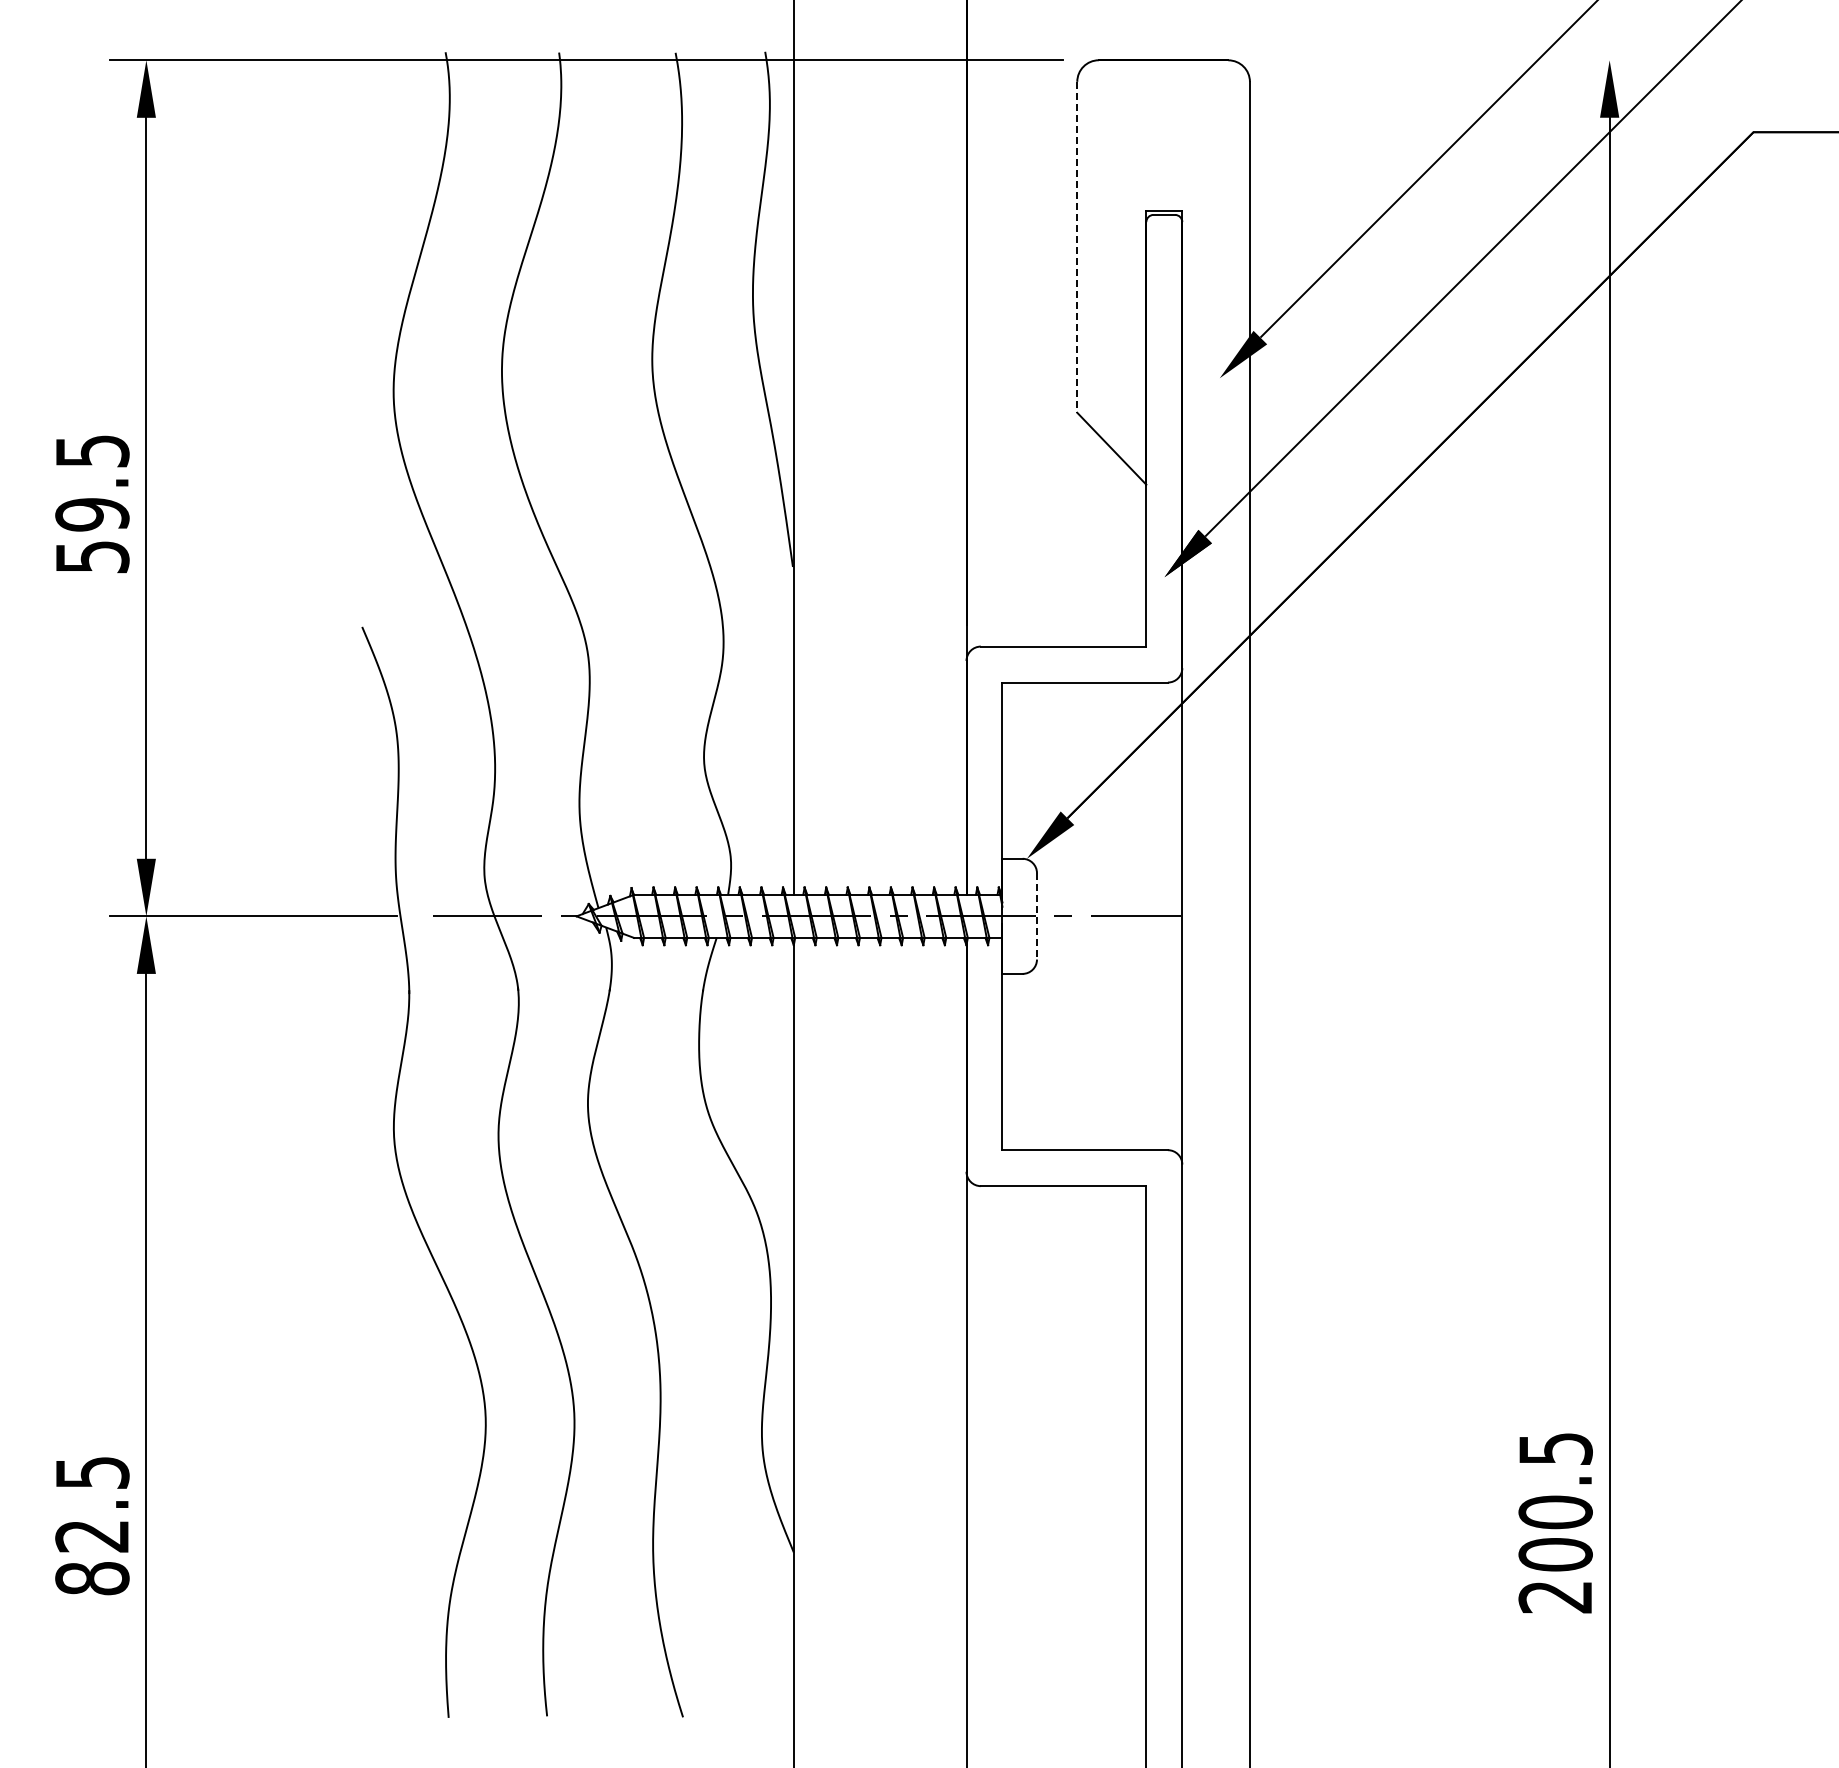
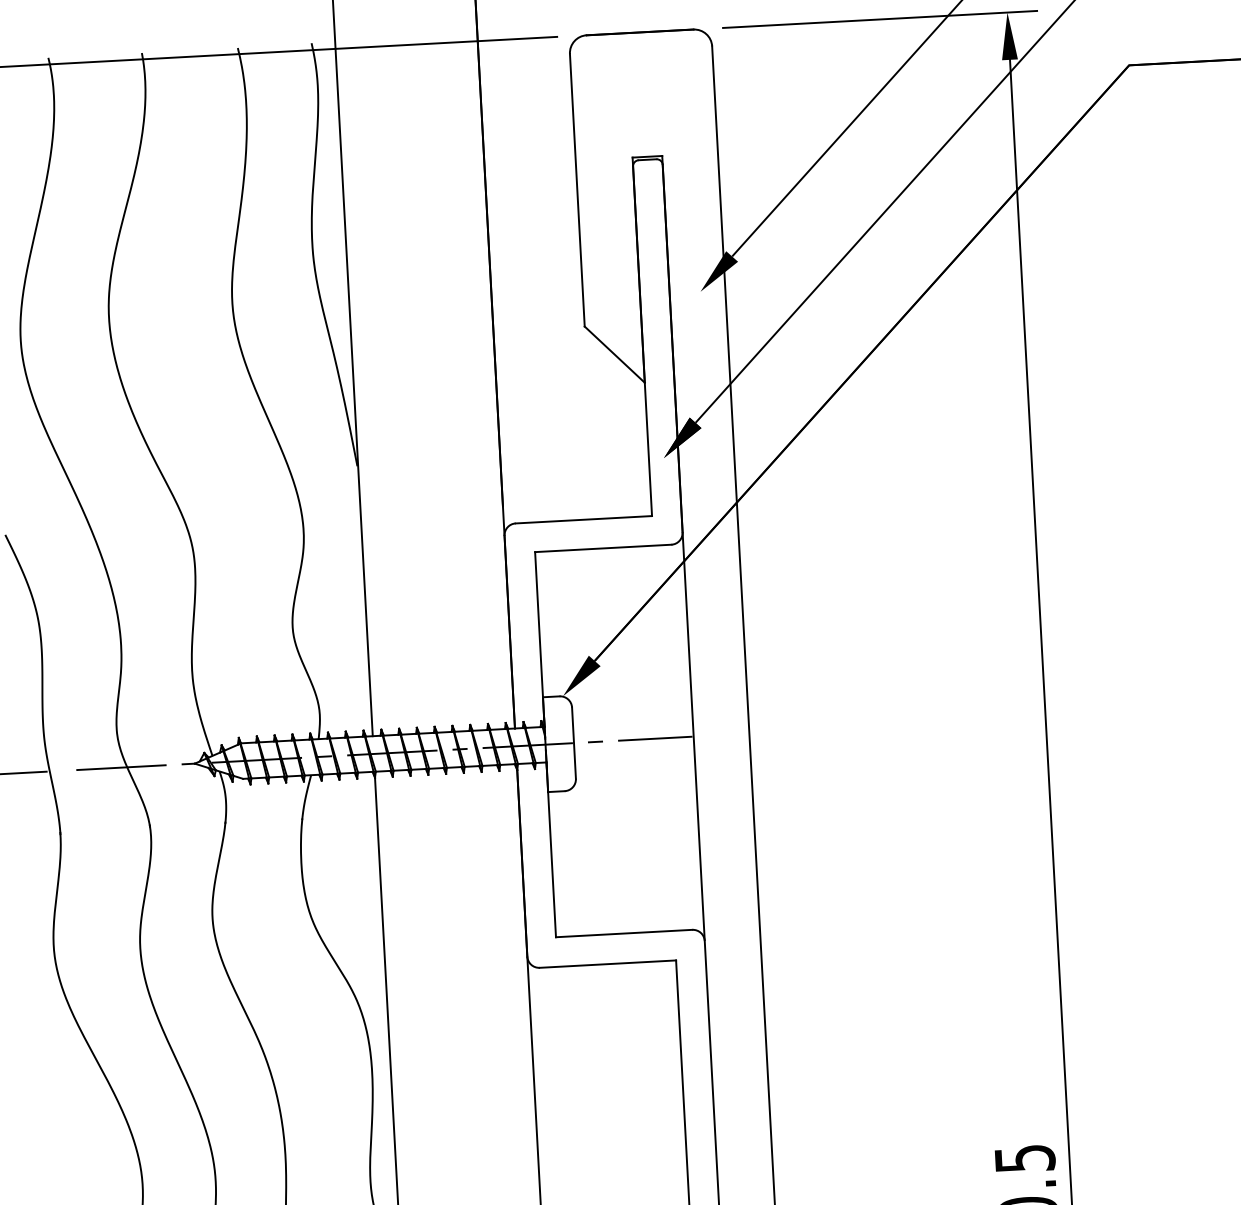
line: (1454, 60) -> (879, 19), added
line: (1077, 247) -> (577, 190), dashed -> solid
line: (1037, 916) -> (574, 743), dashed -> solid

